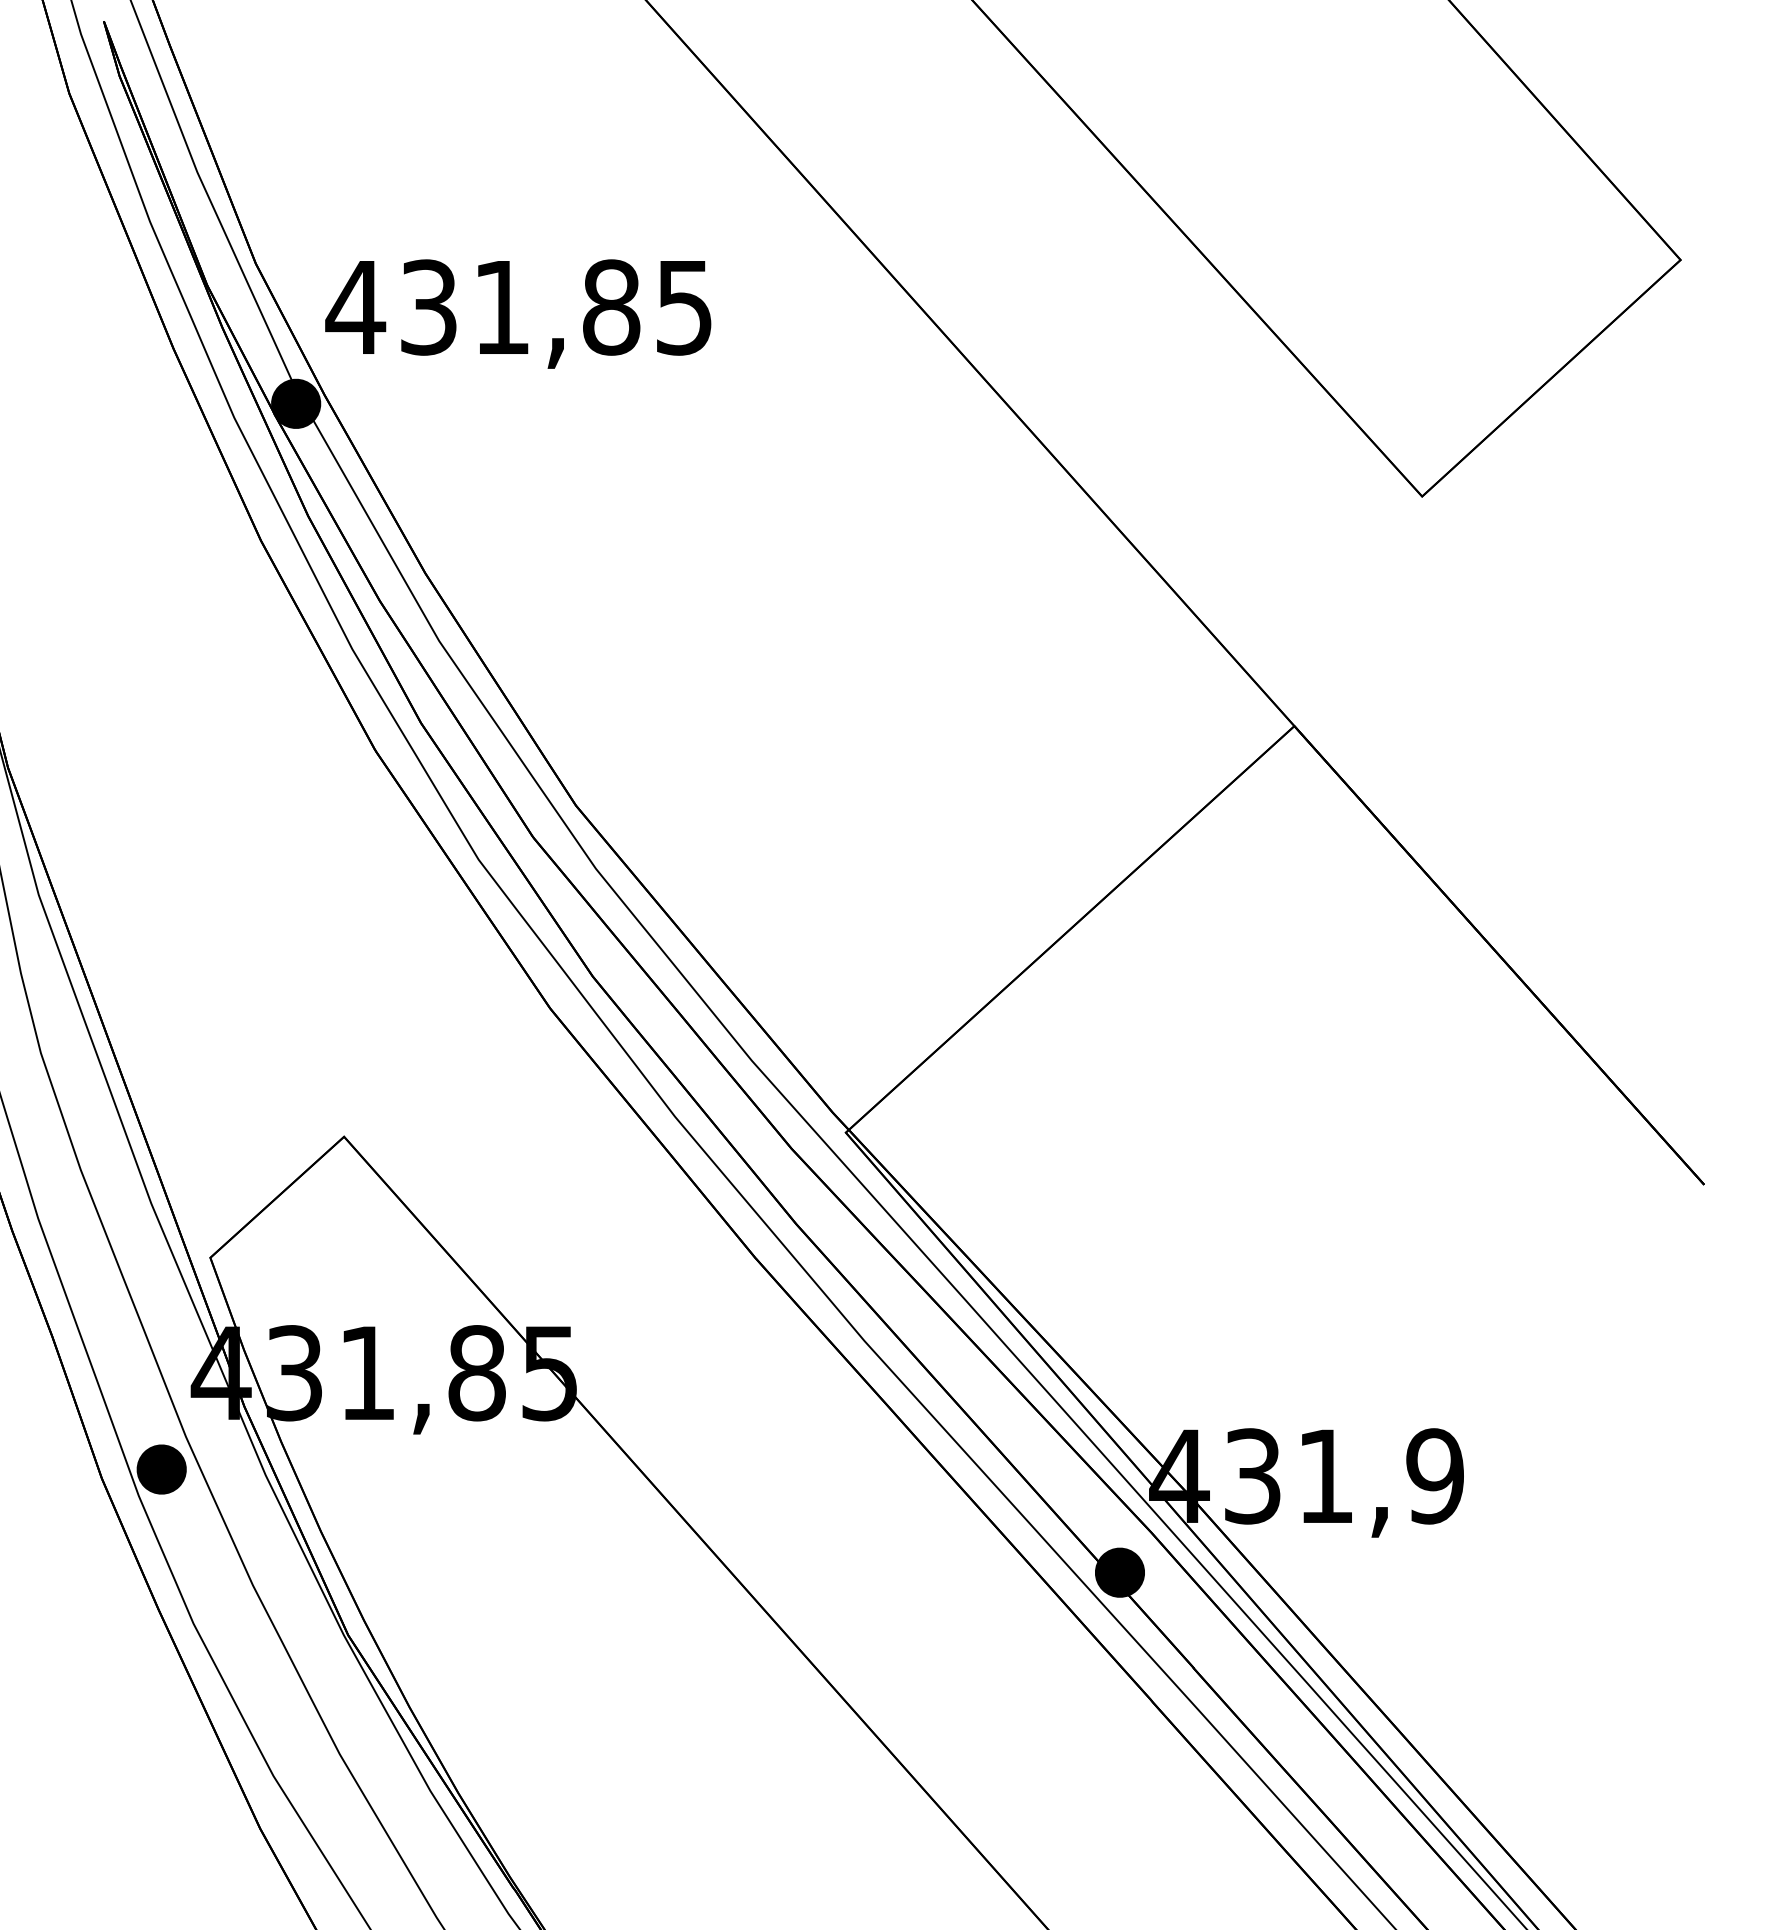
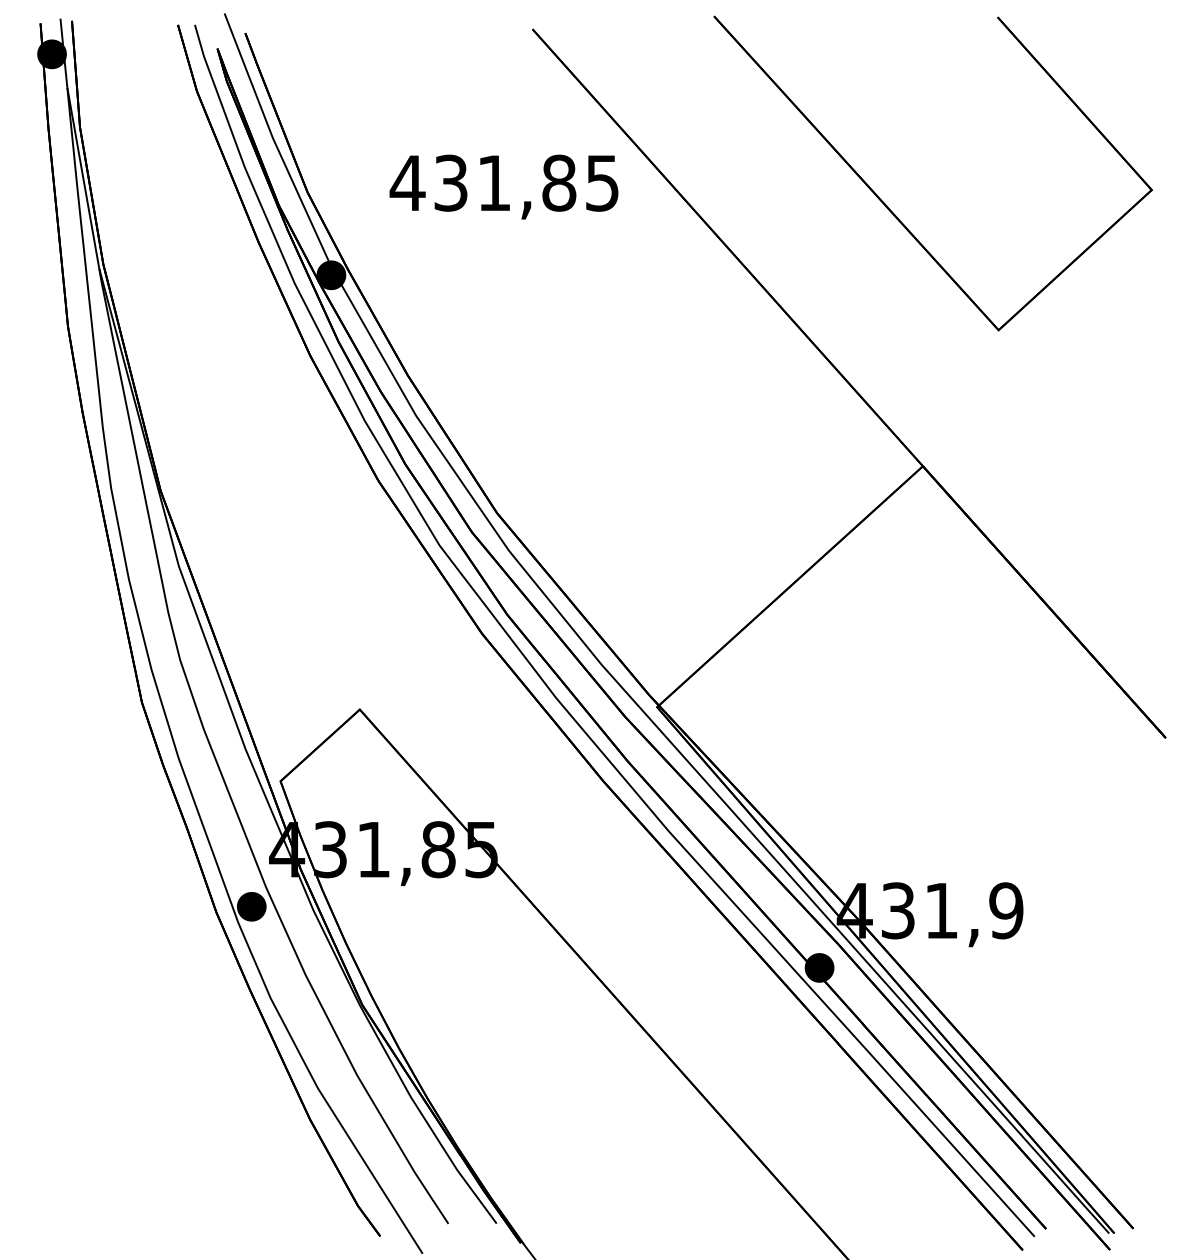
text: (517, 313) -> (503, 186), moved

